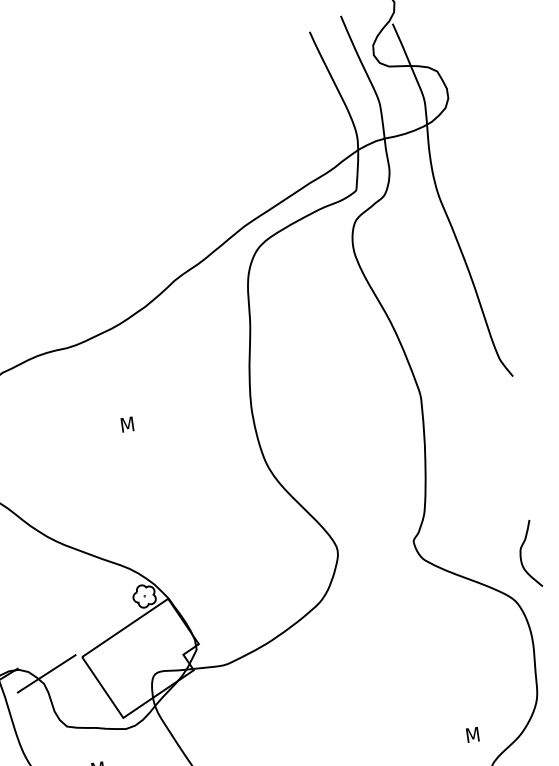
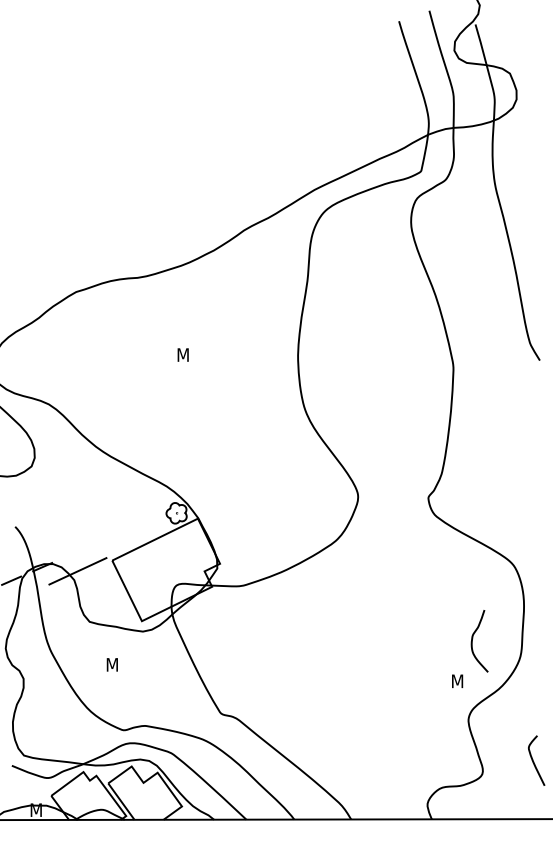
curve: (521, 552) -> (473, 638), moved

